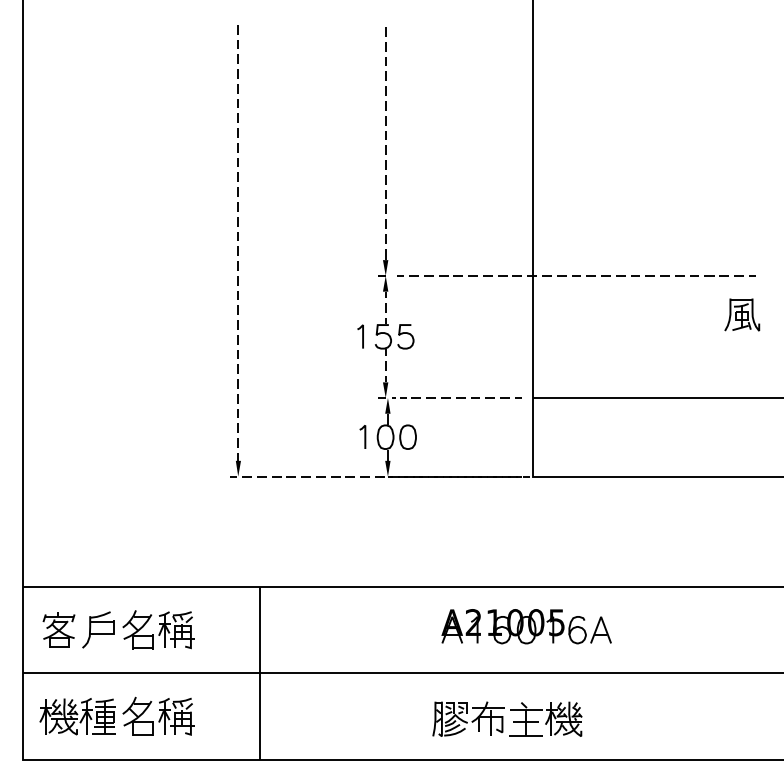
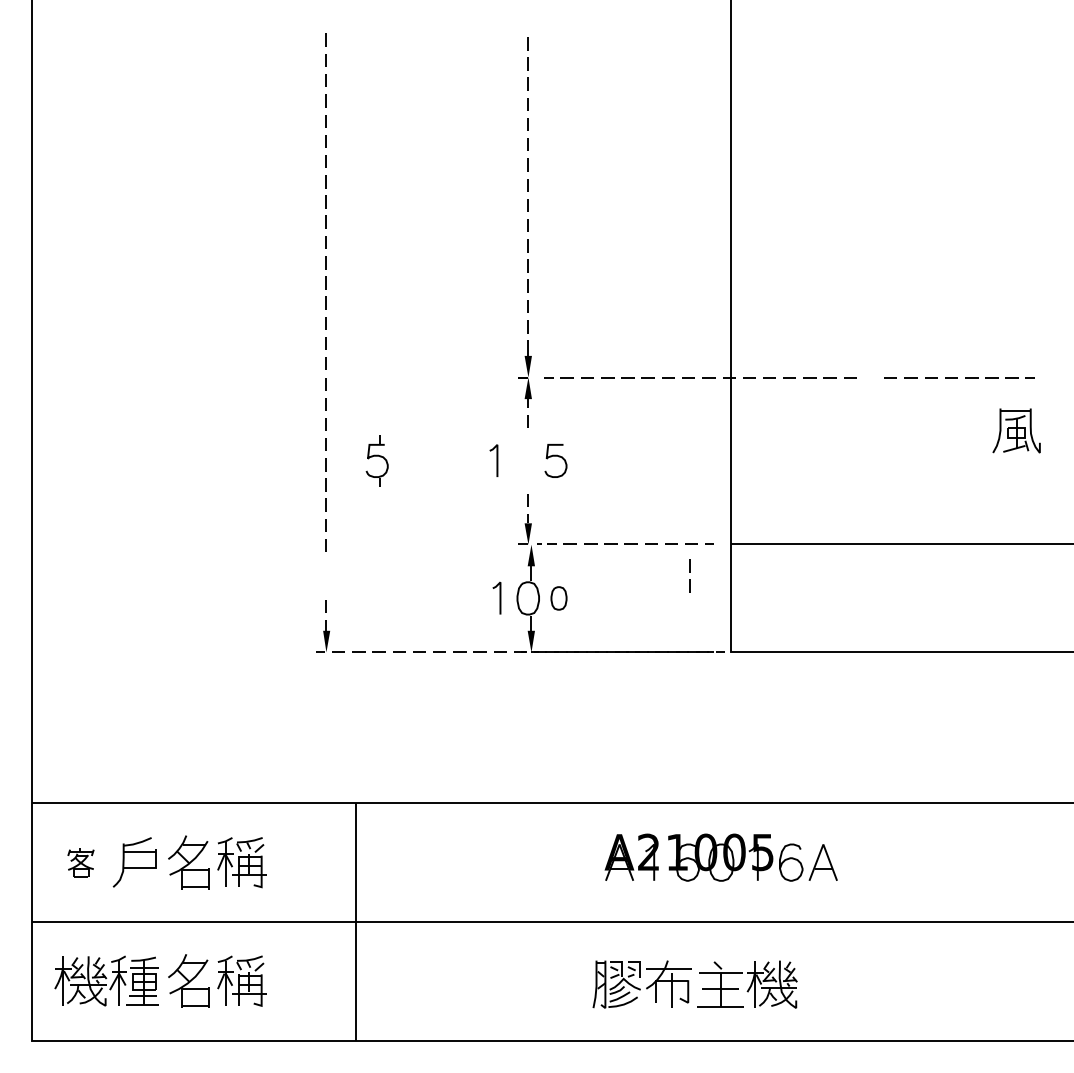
line: (635, 275) -> (870, 377), removed
part: (382, 336) -> (376, 460), moved
line: (237, 418) -> (689, 572), moved
part: (407, 437) -> (558, 598), size x0.7
part: (58, 630) -> (80, 862), size x0.6

